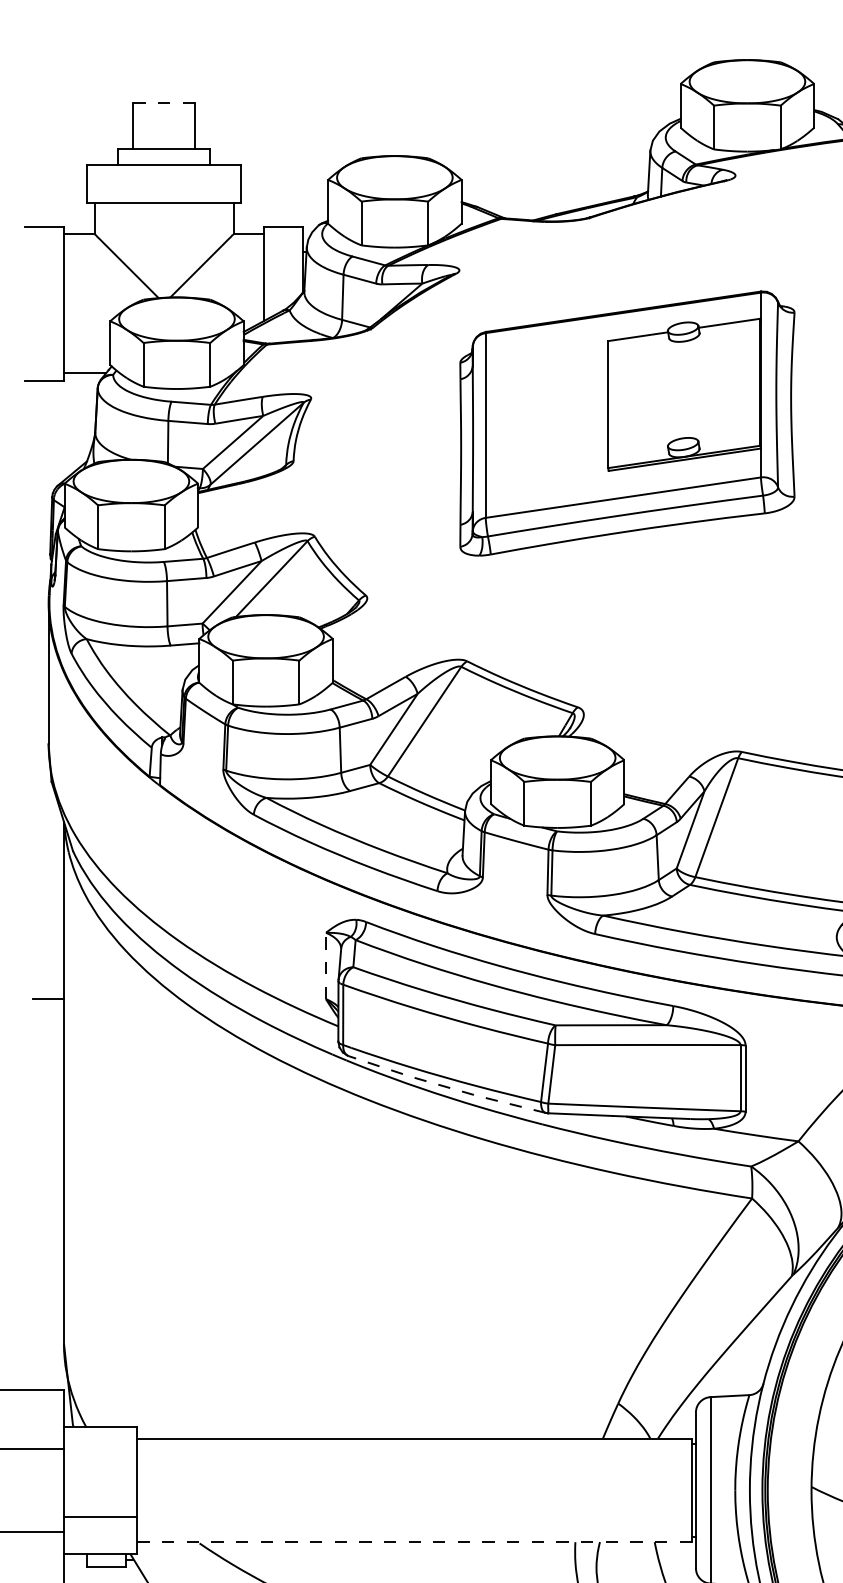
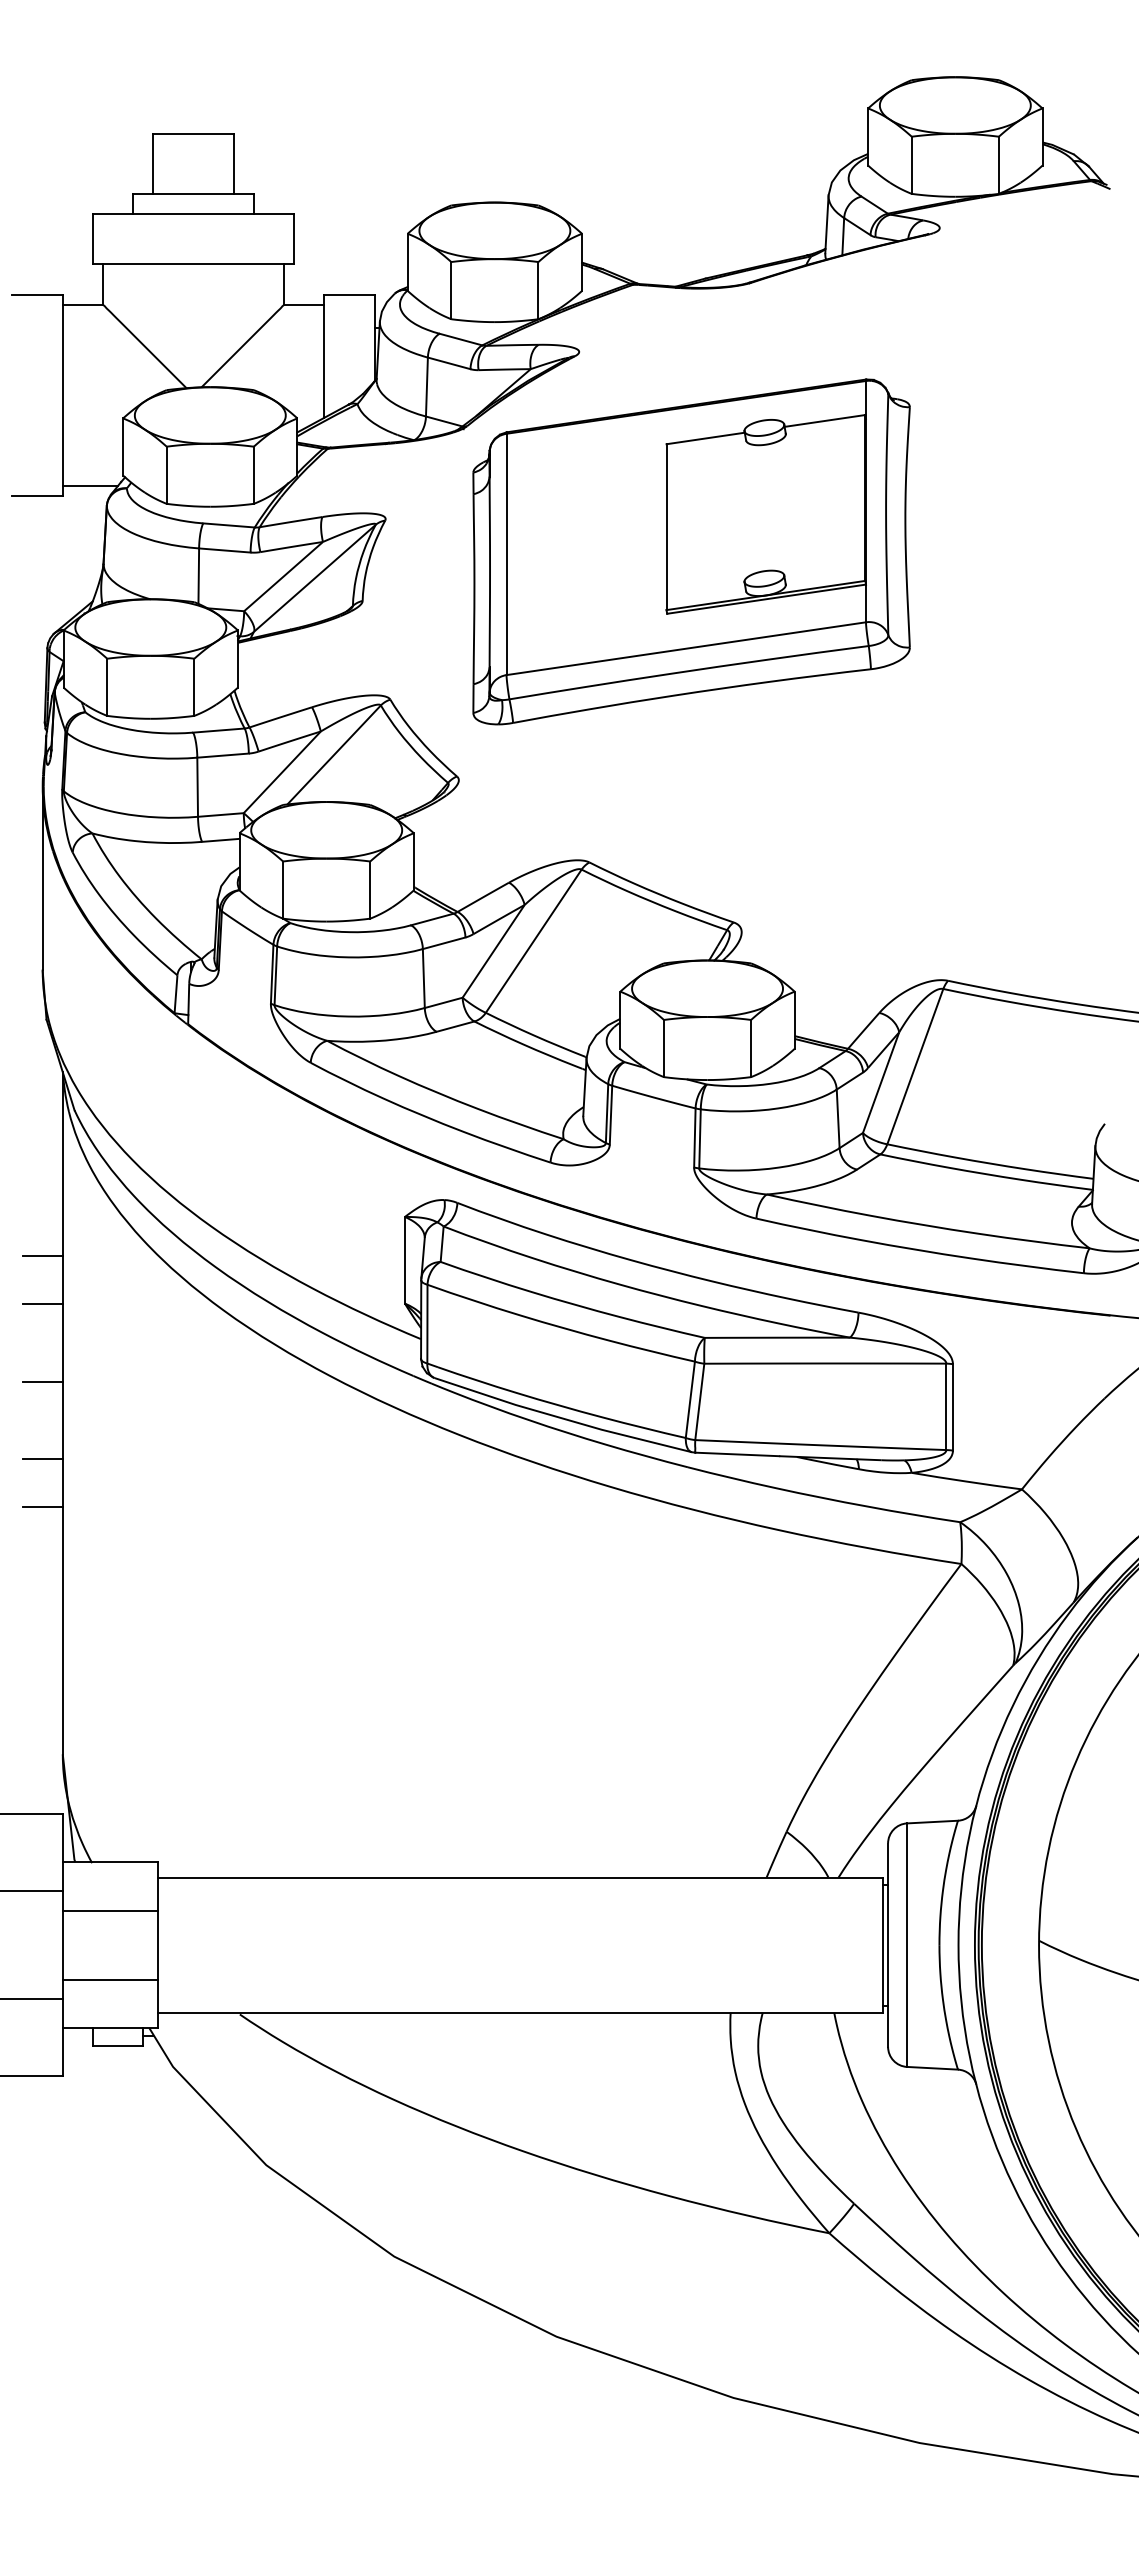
line: (164, 103) -> (194, 133), dashed -> solid
part: (627, 423) -> (691, 551), moved
line: (48, 962) -> (42, 1255), added
line: (325, 965) -> (404, 1259), dashed -> solid
line: (48, 1058) -> (42, 1381), added
line: (445, 1087) -> (561, 1418), dashed -> solid
line: (48, 1118) -> (42, 1459), added
line: (48, 1155) -> (42, 1507), added
line: (100, 1463) -> (110, 1910), added
line: (414, 1541) -> (520, 2012), dashed -> solid

